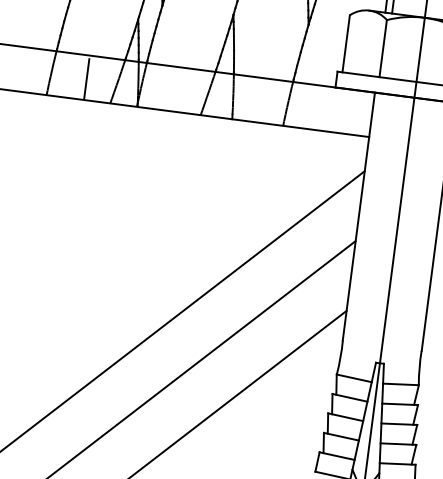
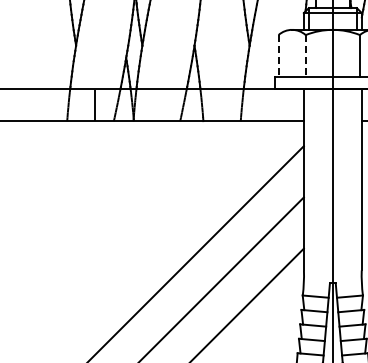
line: (346, 44) -> (278, 56), solid -> dashed
line: (382, 49) -> (305, 56), solid -> dashed

